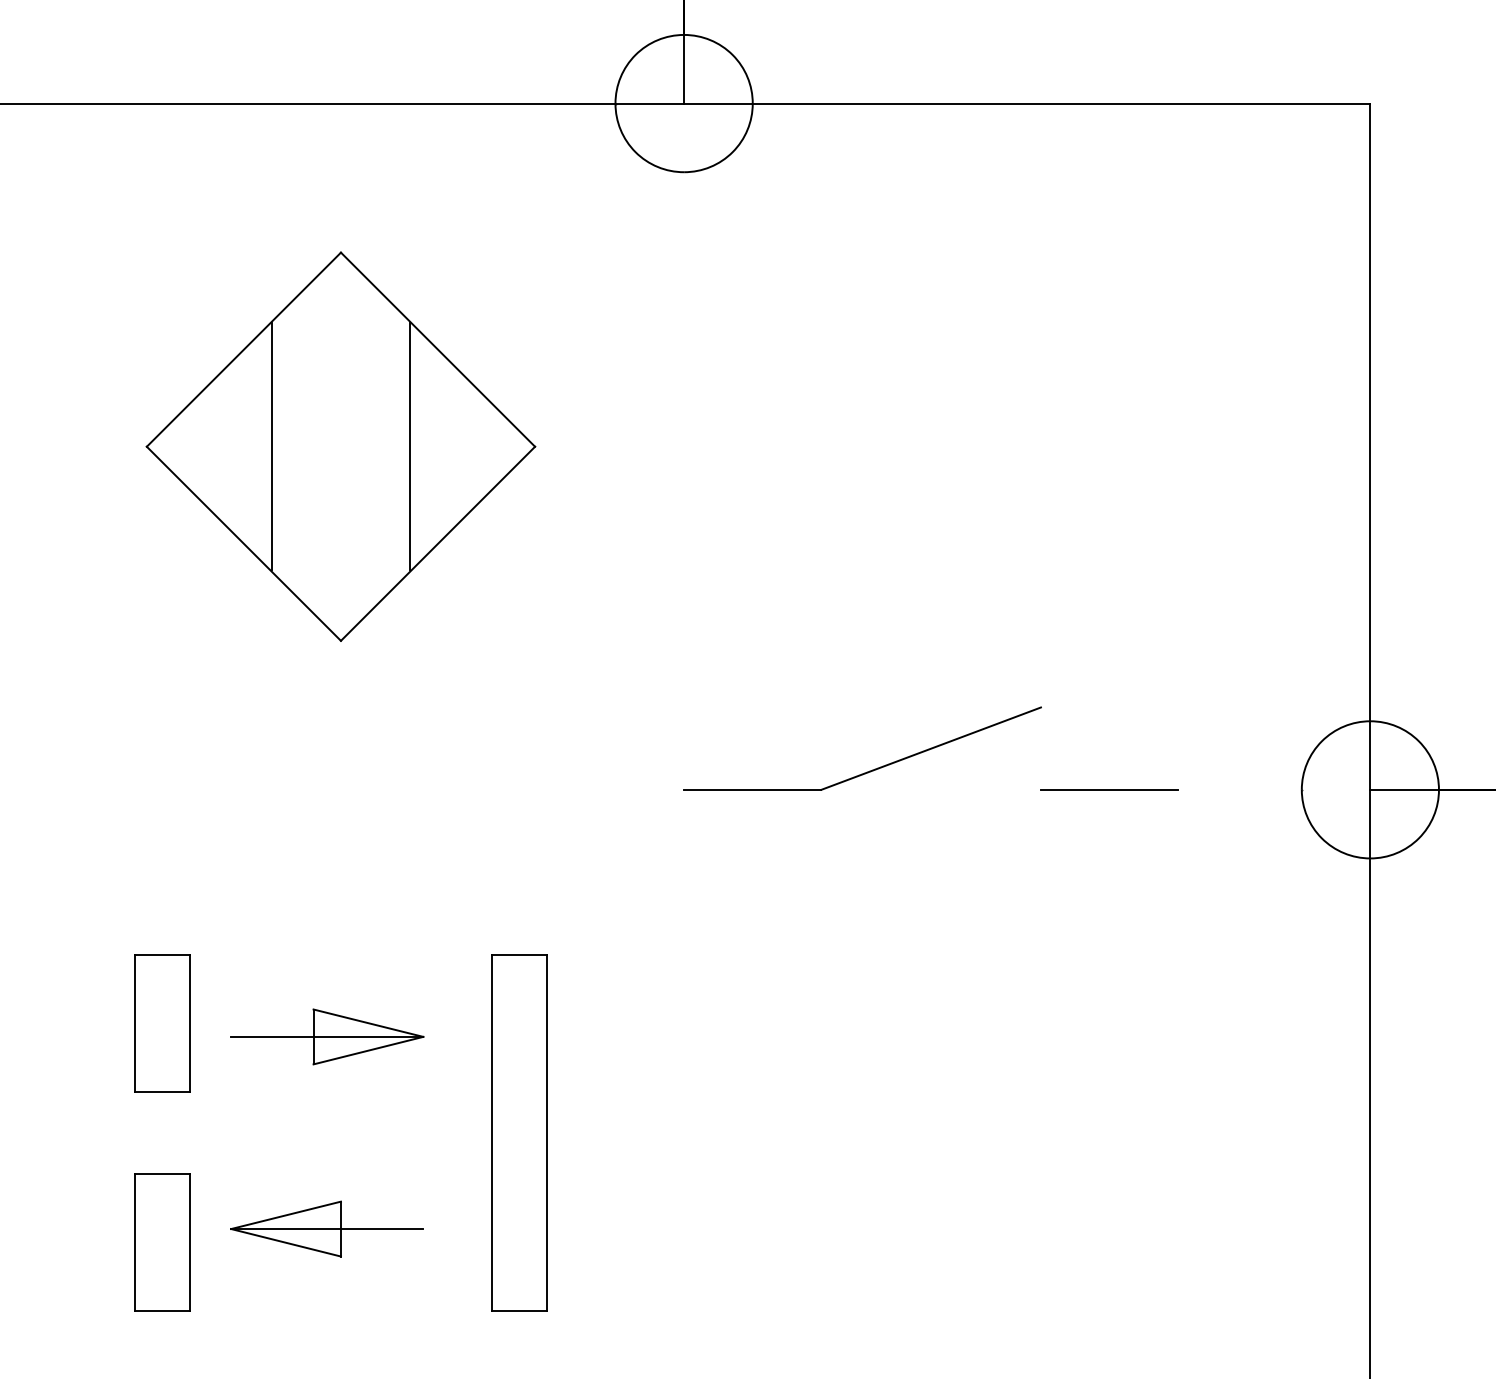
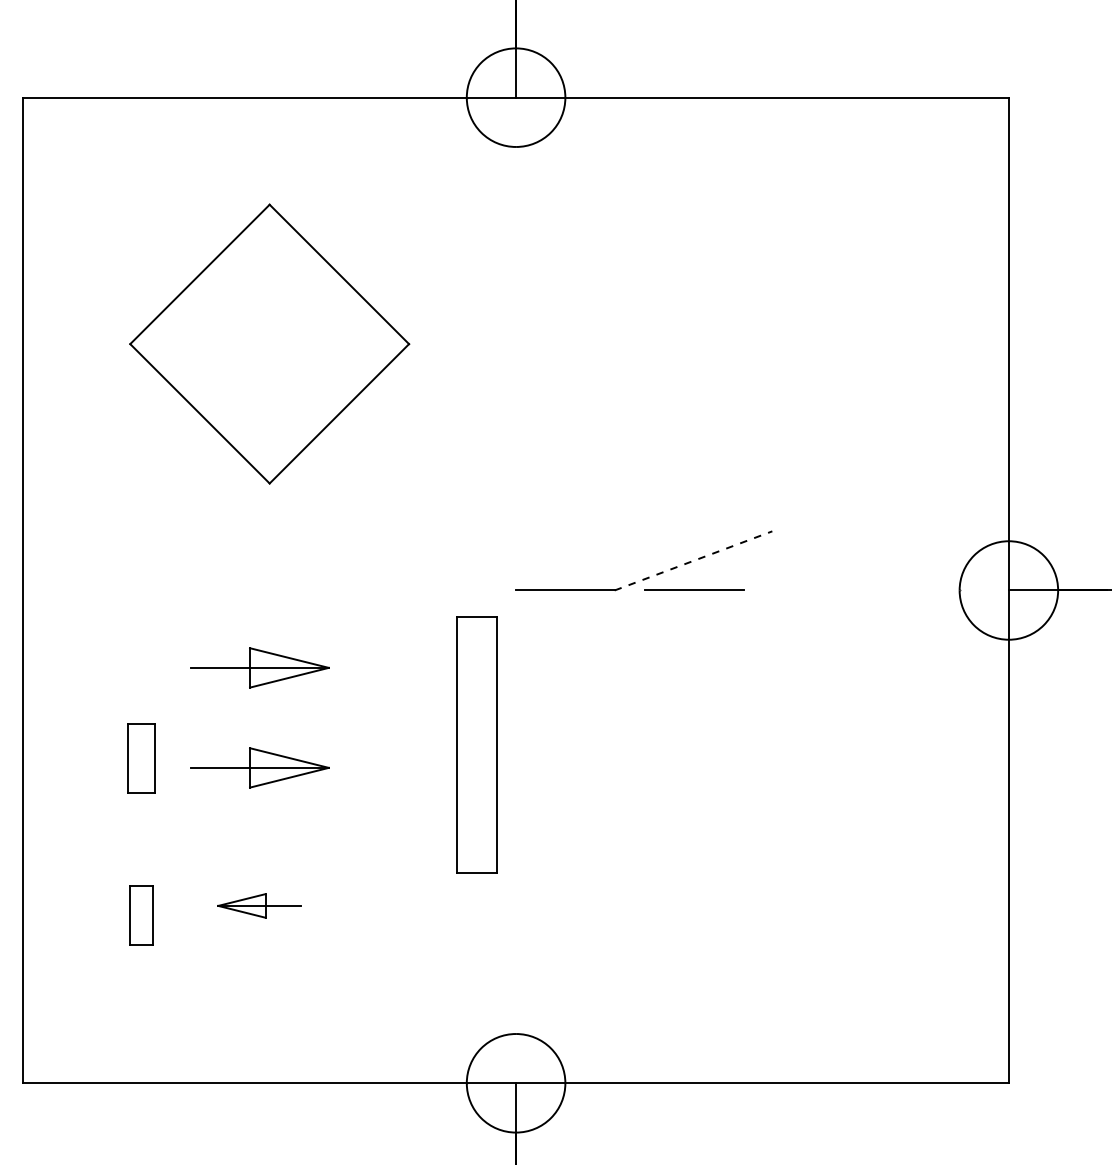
line: (272, 445) -> (220, 343), removed
line: (410, 445) -> (319, 343), removed
line: (931, 748) -> (693, 560), solid -> dashed
line: (1109, 788) -> (694, 589), moved
part: (326, 897) -> (259, 667), added
part: (162, 1022) -> (141, 757), size x0.7
part: (518, 1132) -> (476, 744), moved
part: (326, 1228) -> (259, 905), size x0.6
part: (162, 1242) -> (141, 915), size x0.6

